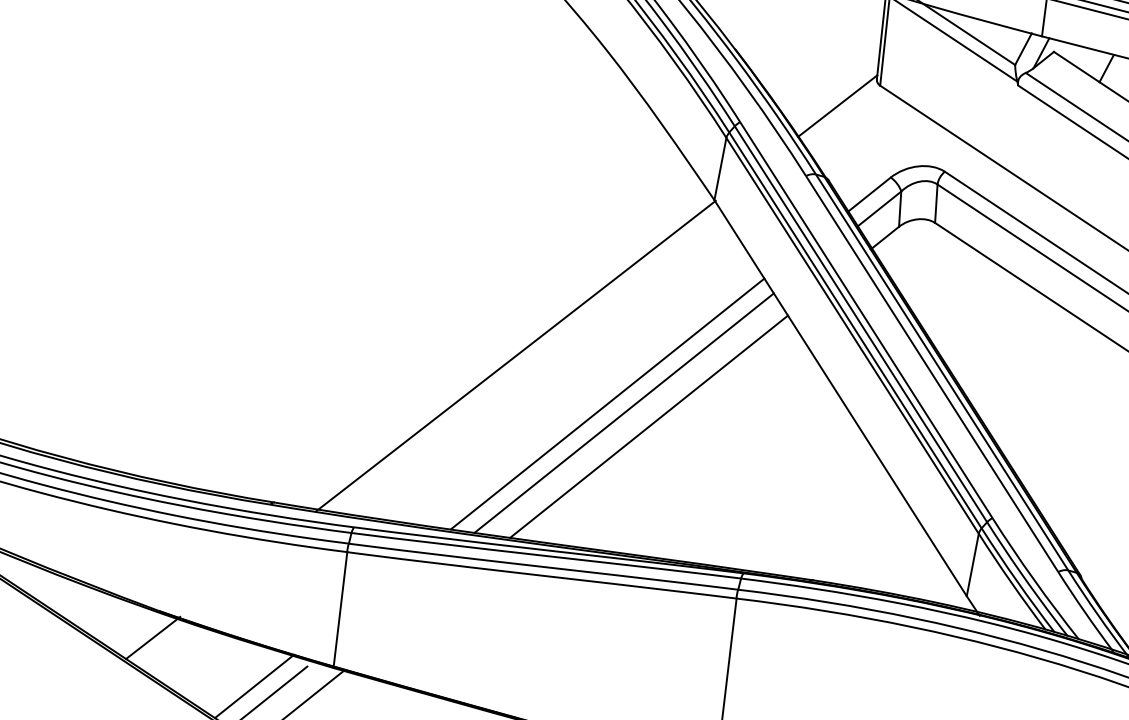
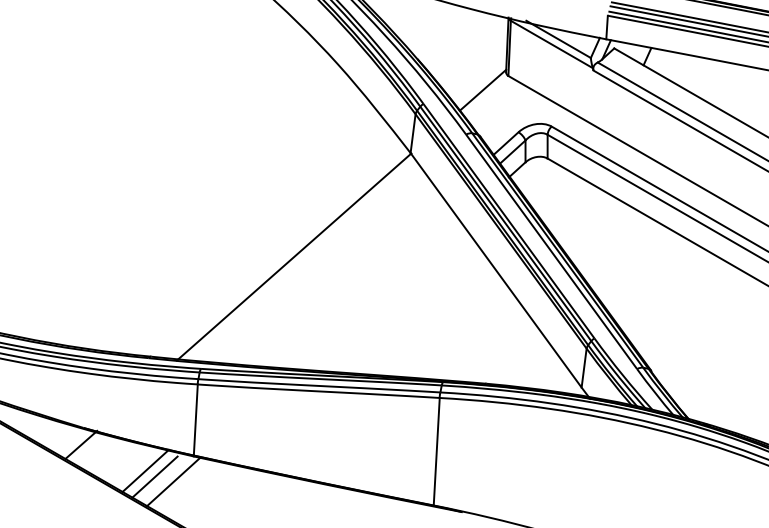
line: (607, 403) -> (352, 282), removed
line: (623, 412) -> (362, 287), removed
line: (648, 426) -> (378, 295), removed

